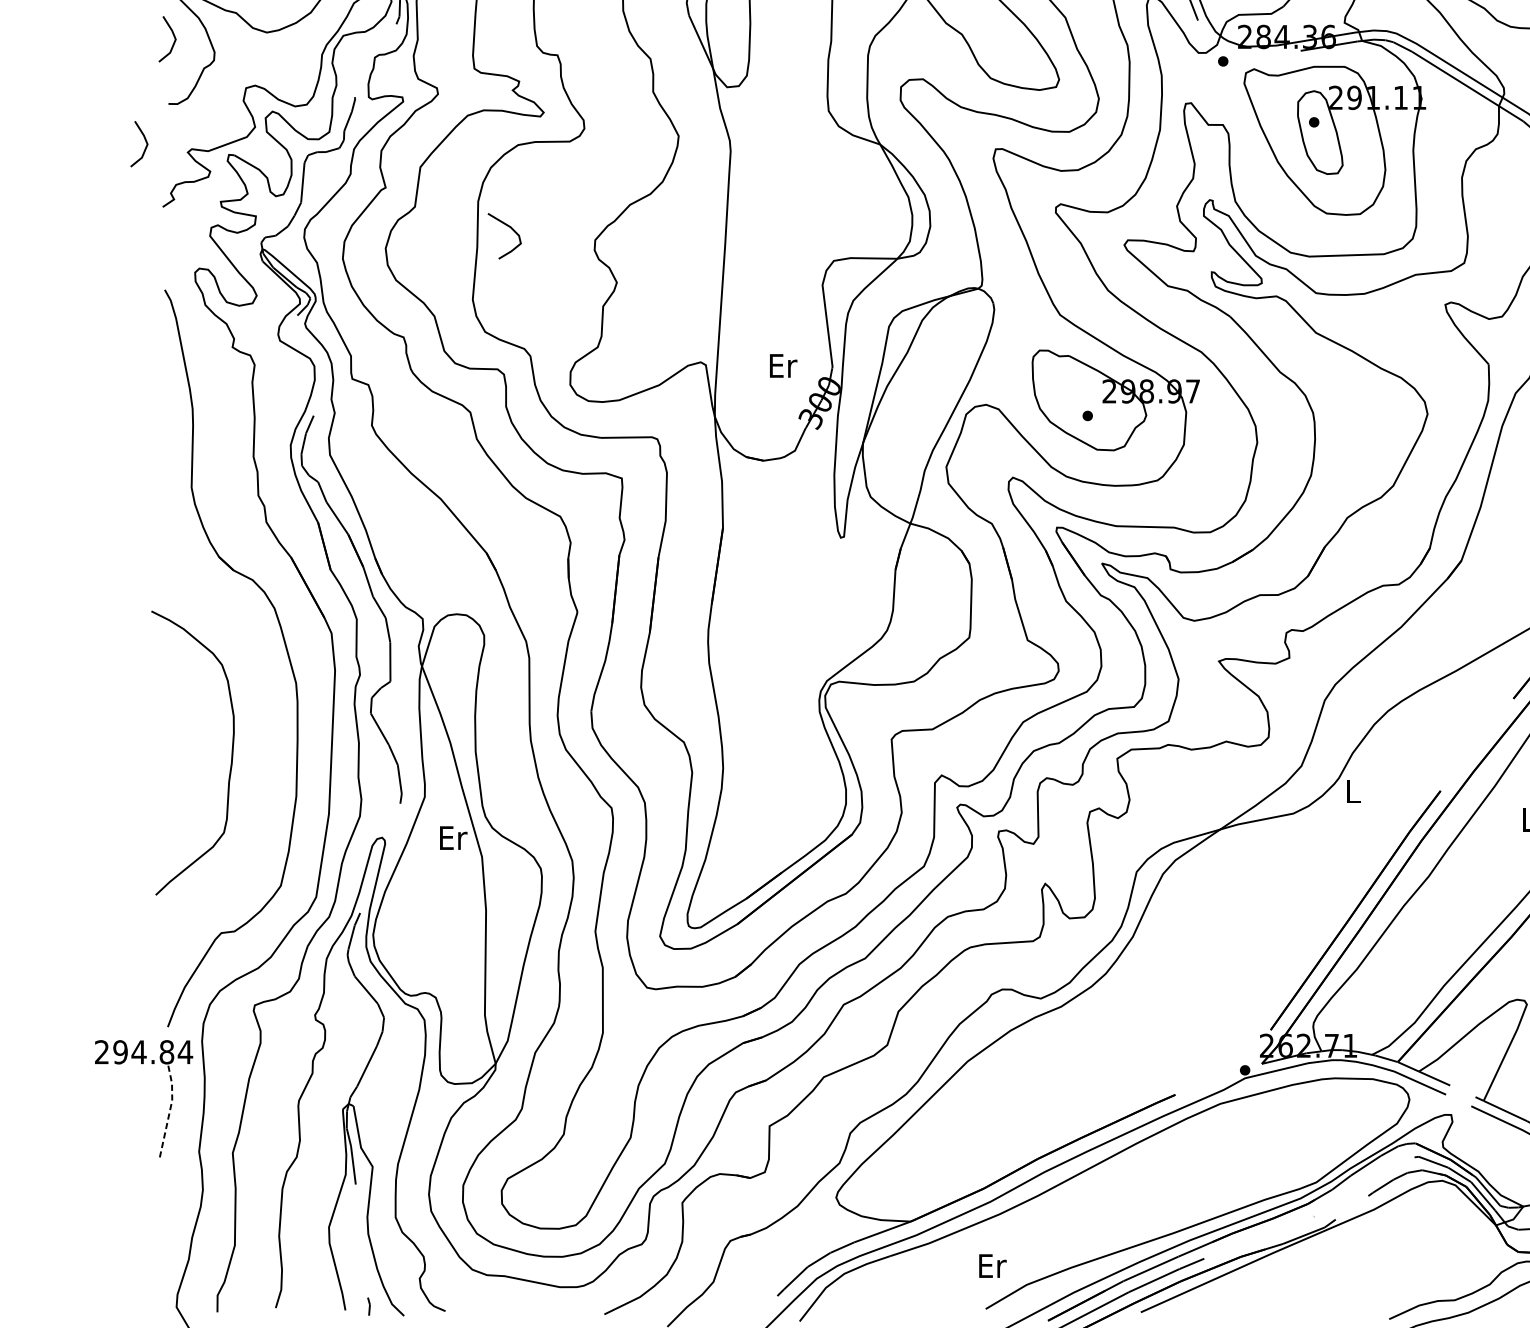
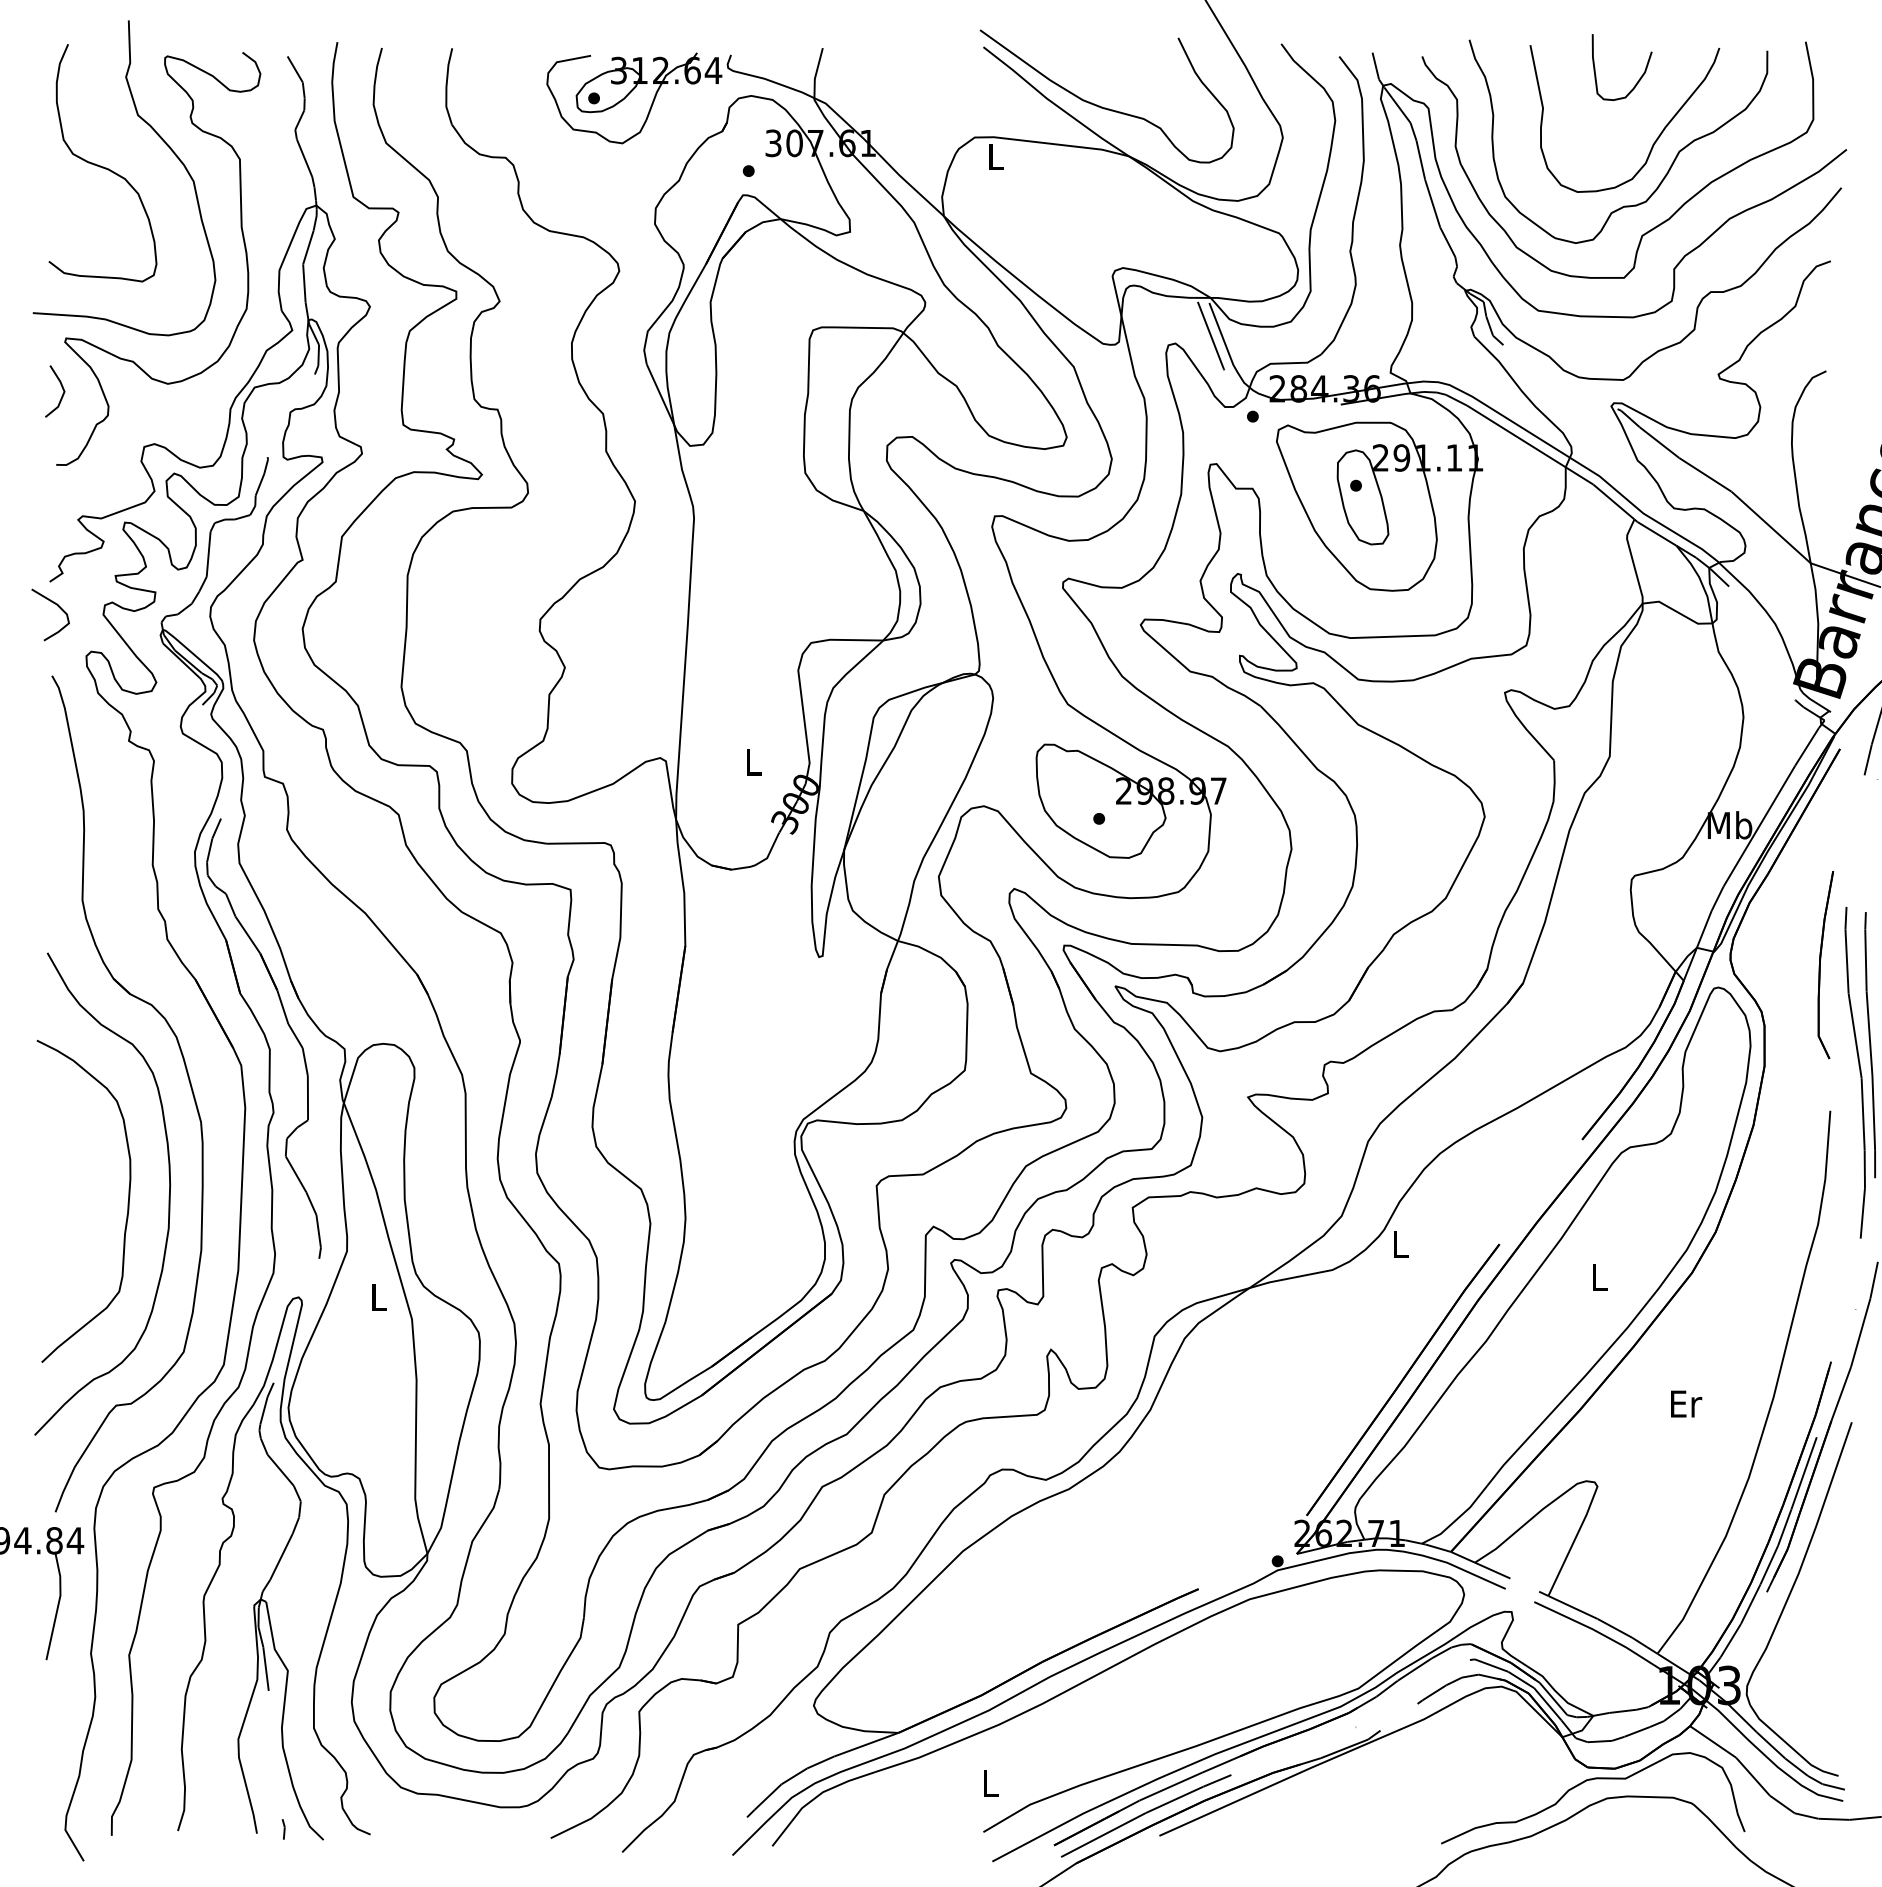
line: (144, 140) -> (29, 506), removed
curve: (510, 228) -> (57, 606), moved
text: (783, 365) -> (753, 761), Er -> L
curve: (267, 748) -> (168, 1196), added
text: (453, 837) -> (379, 1297), Er -> L
line: (170, 1108) -> (58, 1604), dashed -> solid
text: (992, 1266) -> (991, 1783), Er -> L

